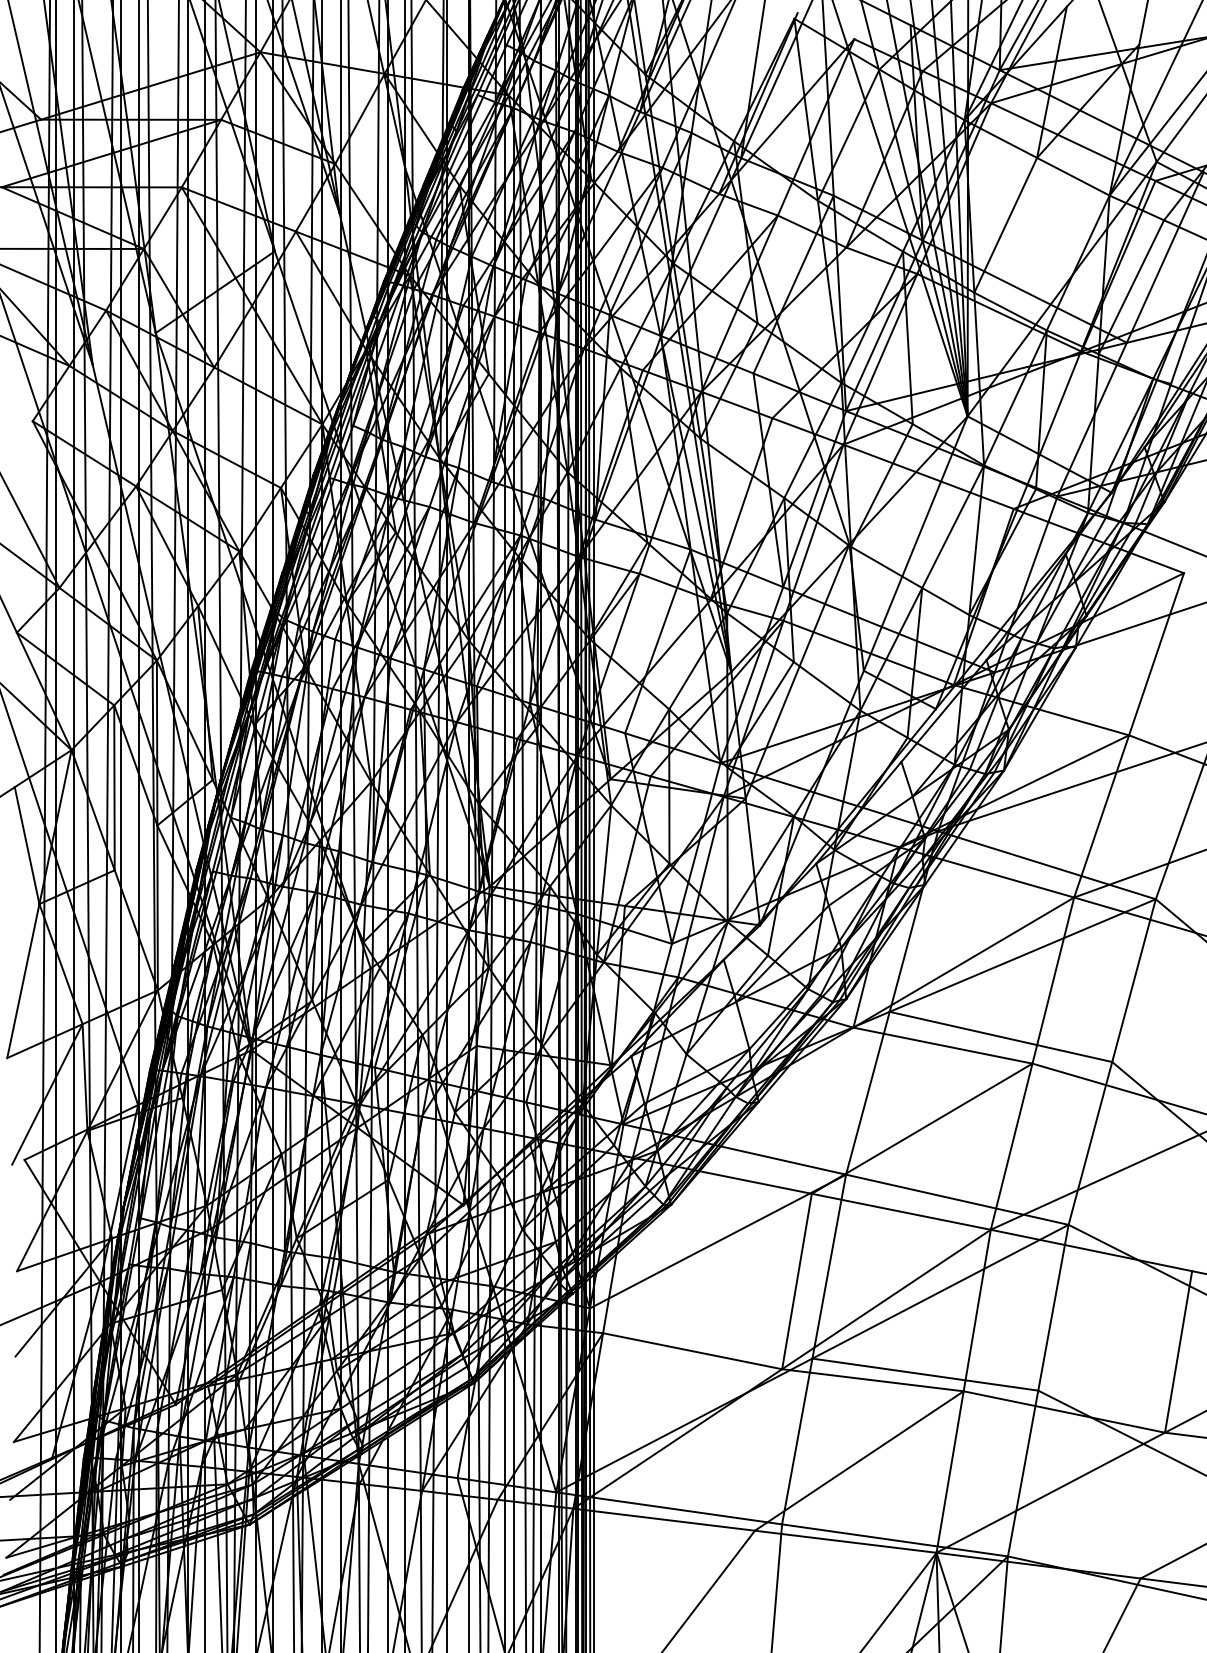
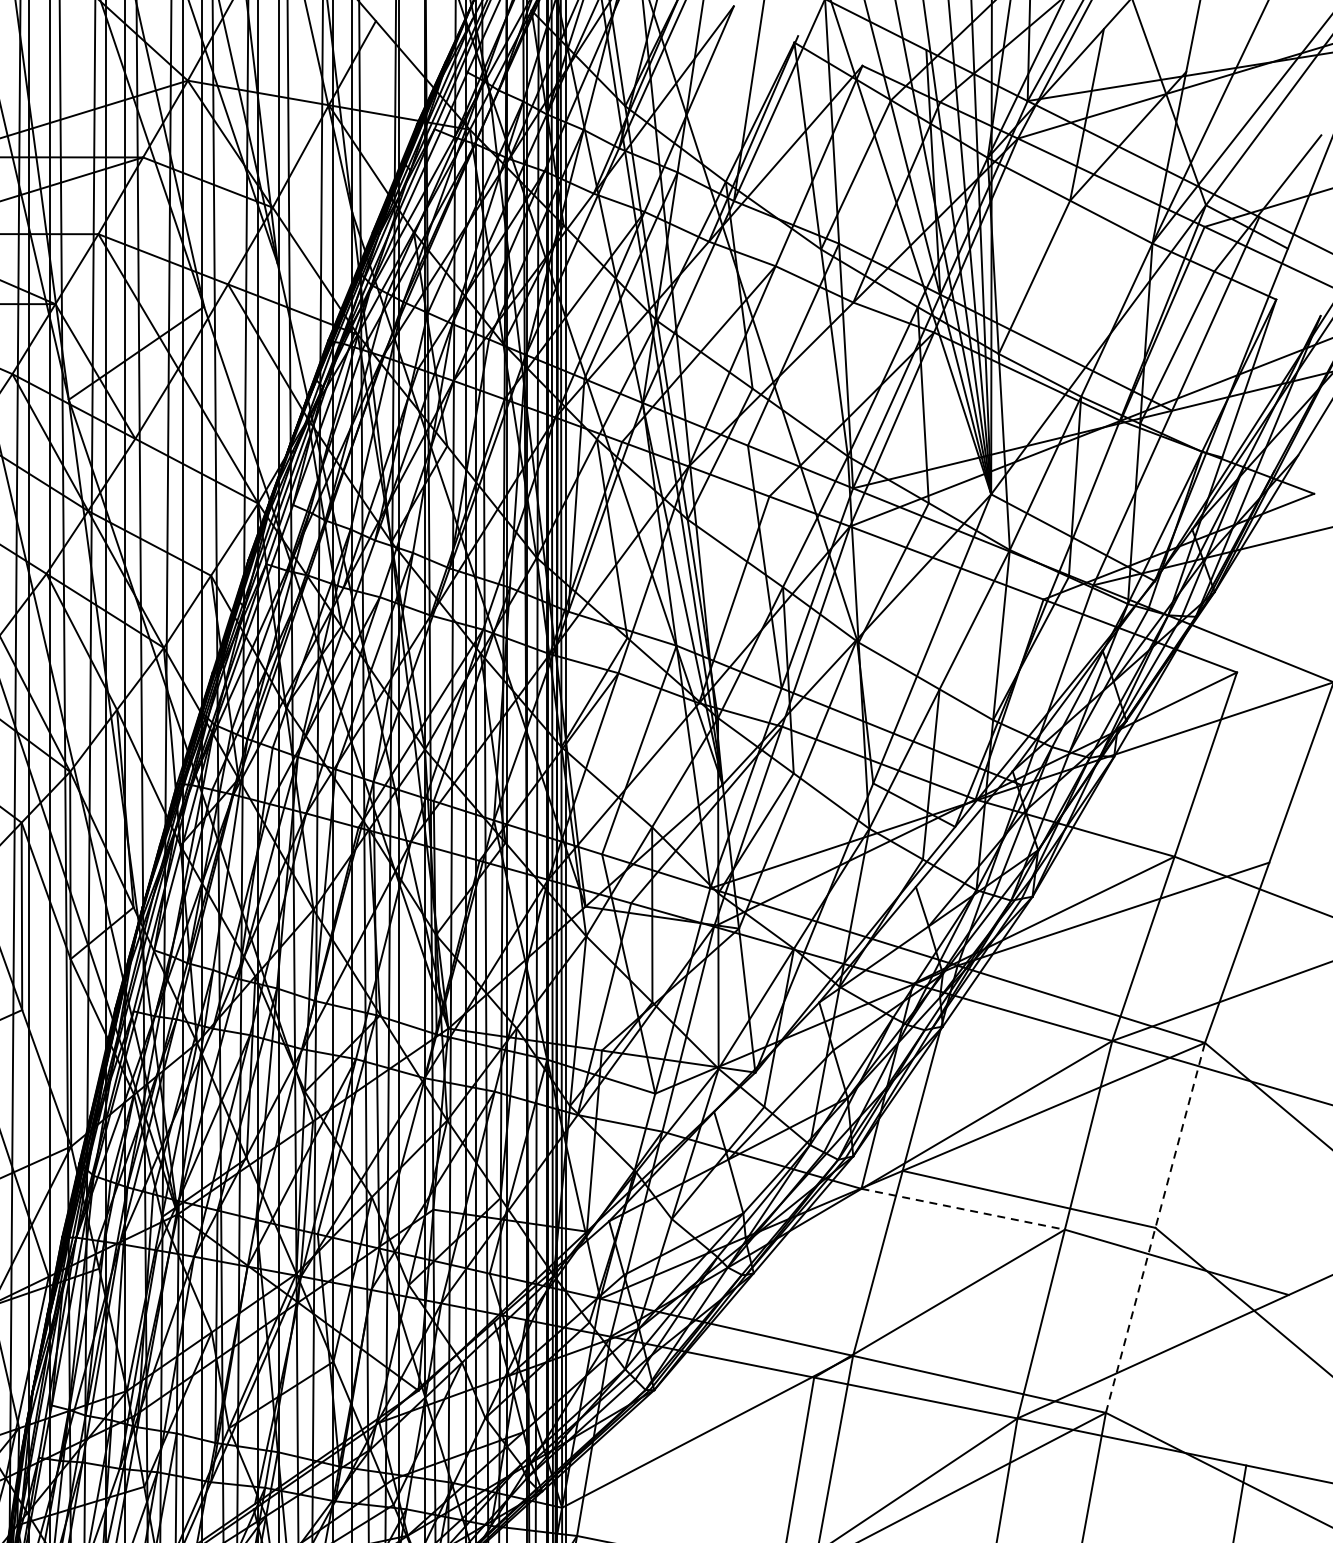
line: (943, 1045) -> (963, 1209), solid -> dashed
line: (1112, 1062) -> (1155, 1228), solid -> dashed

